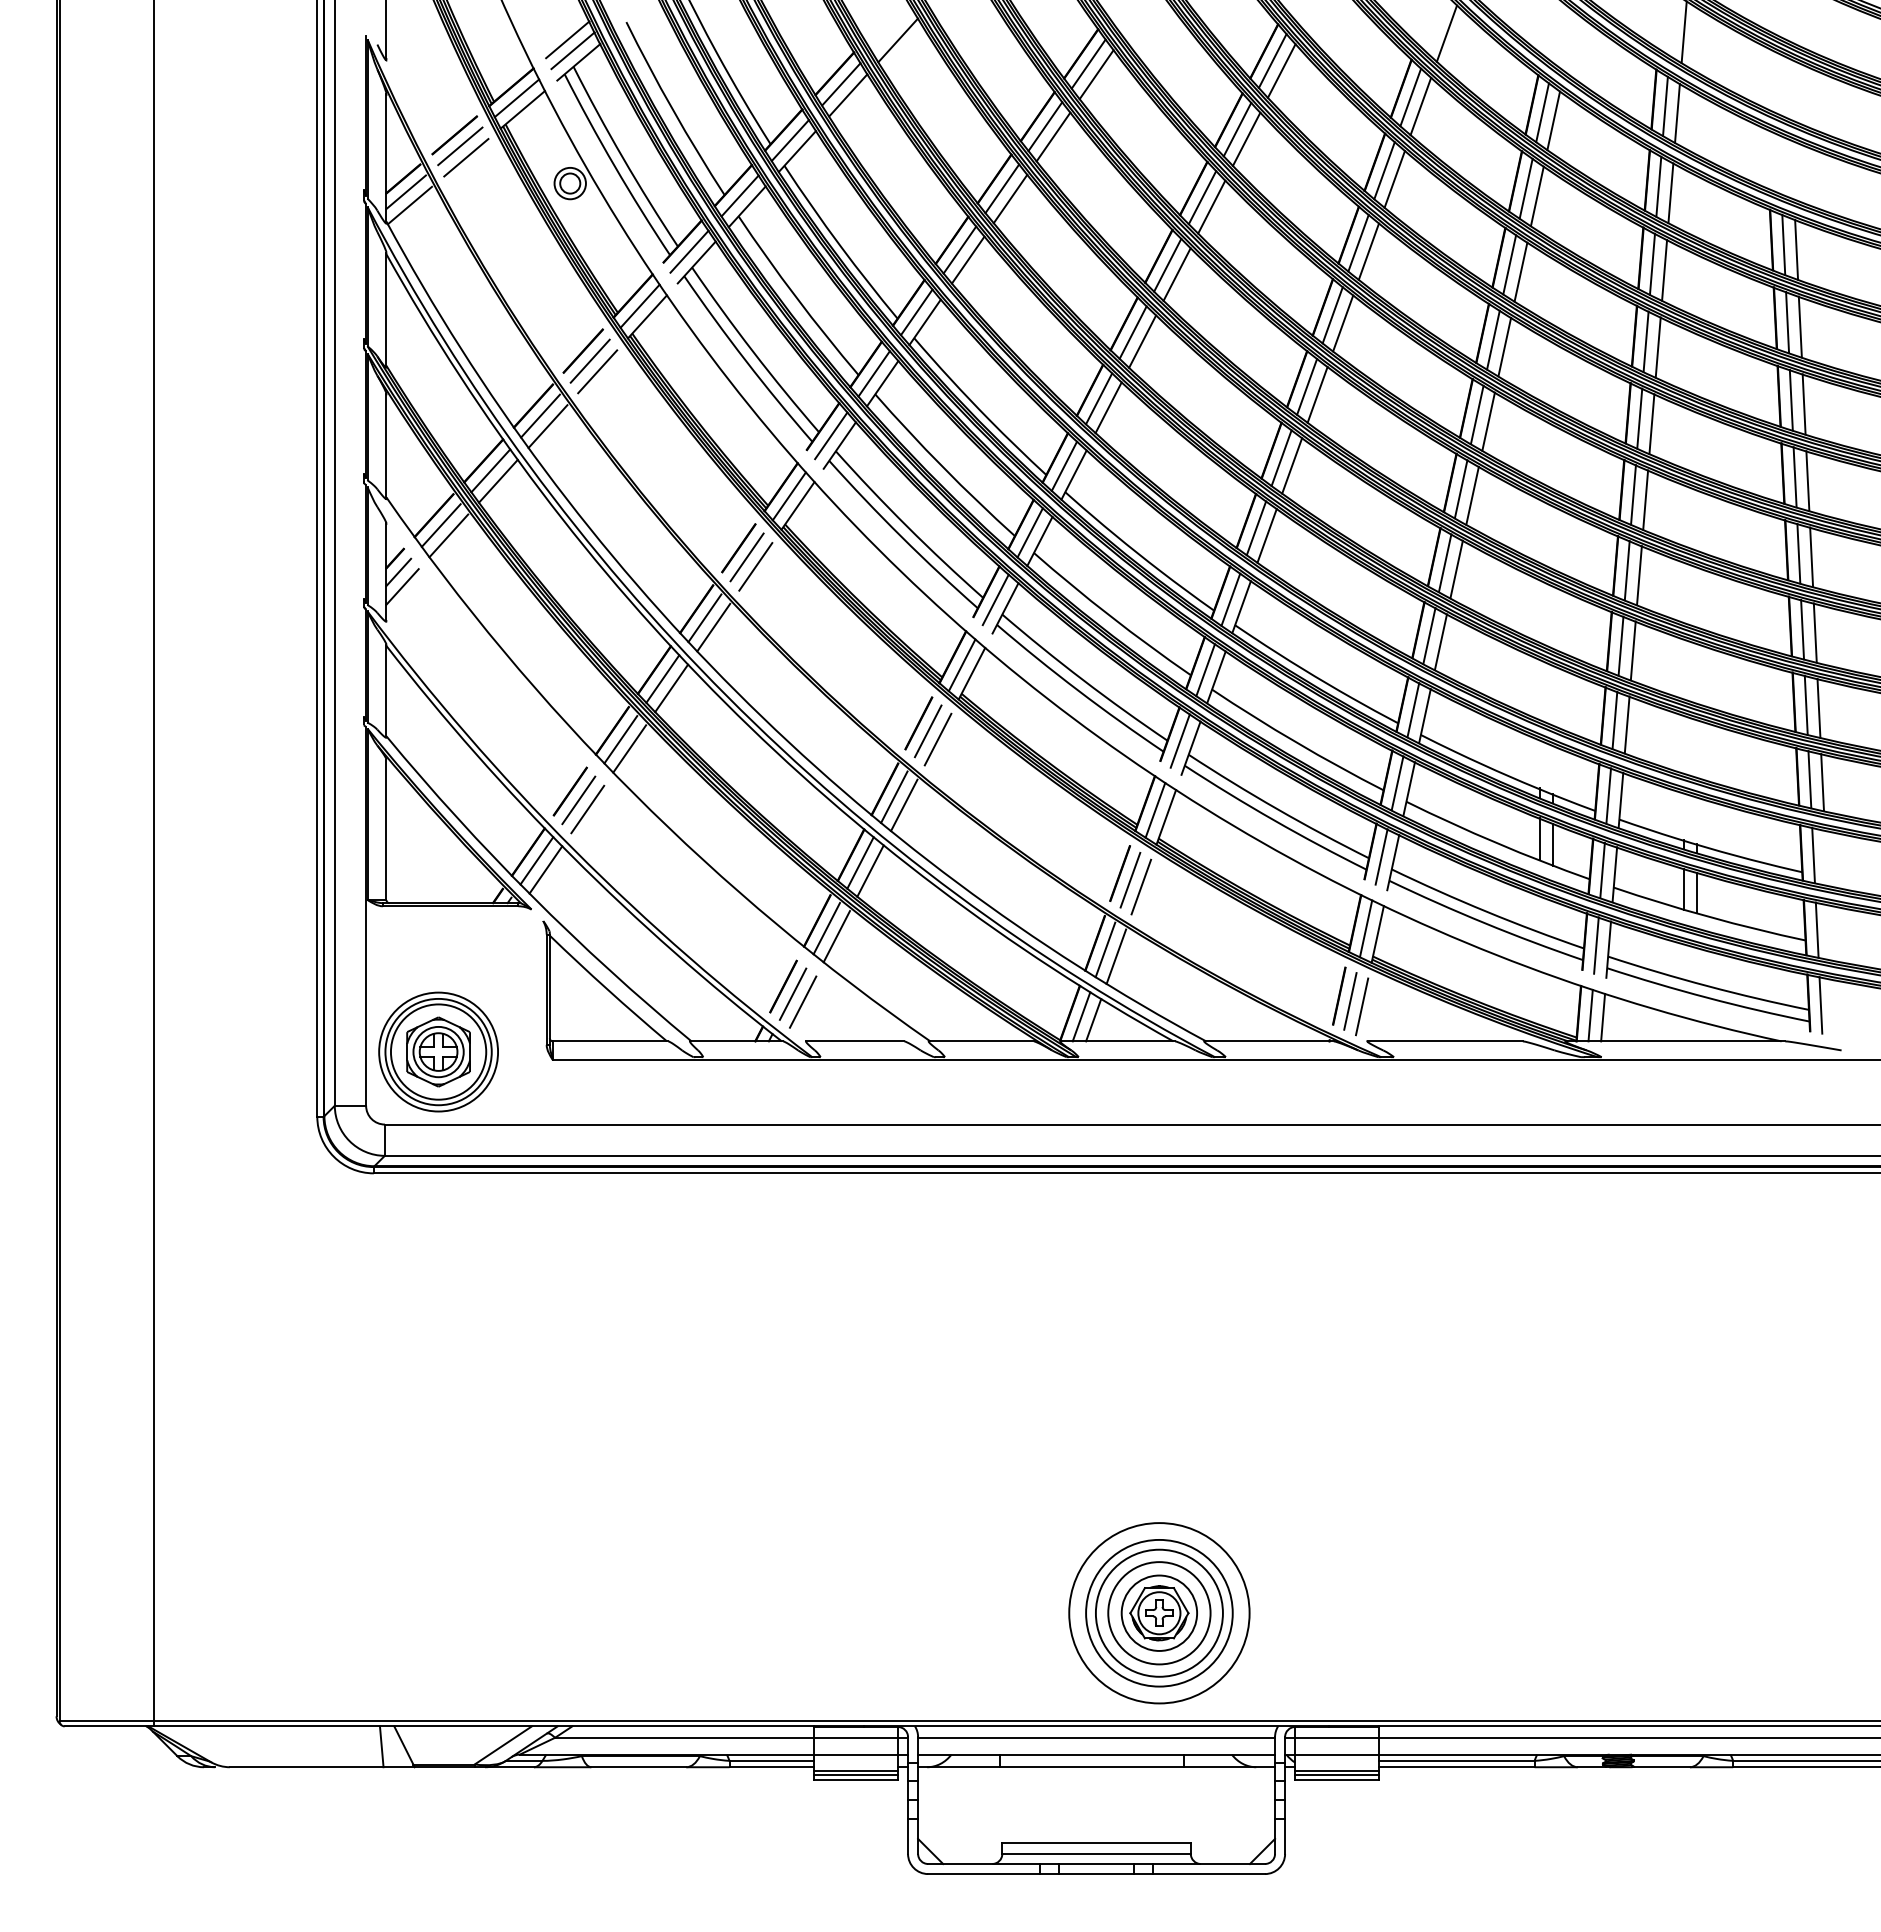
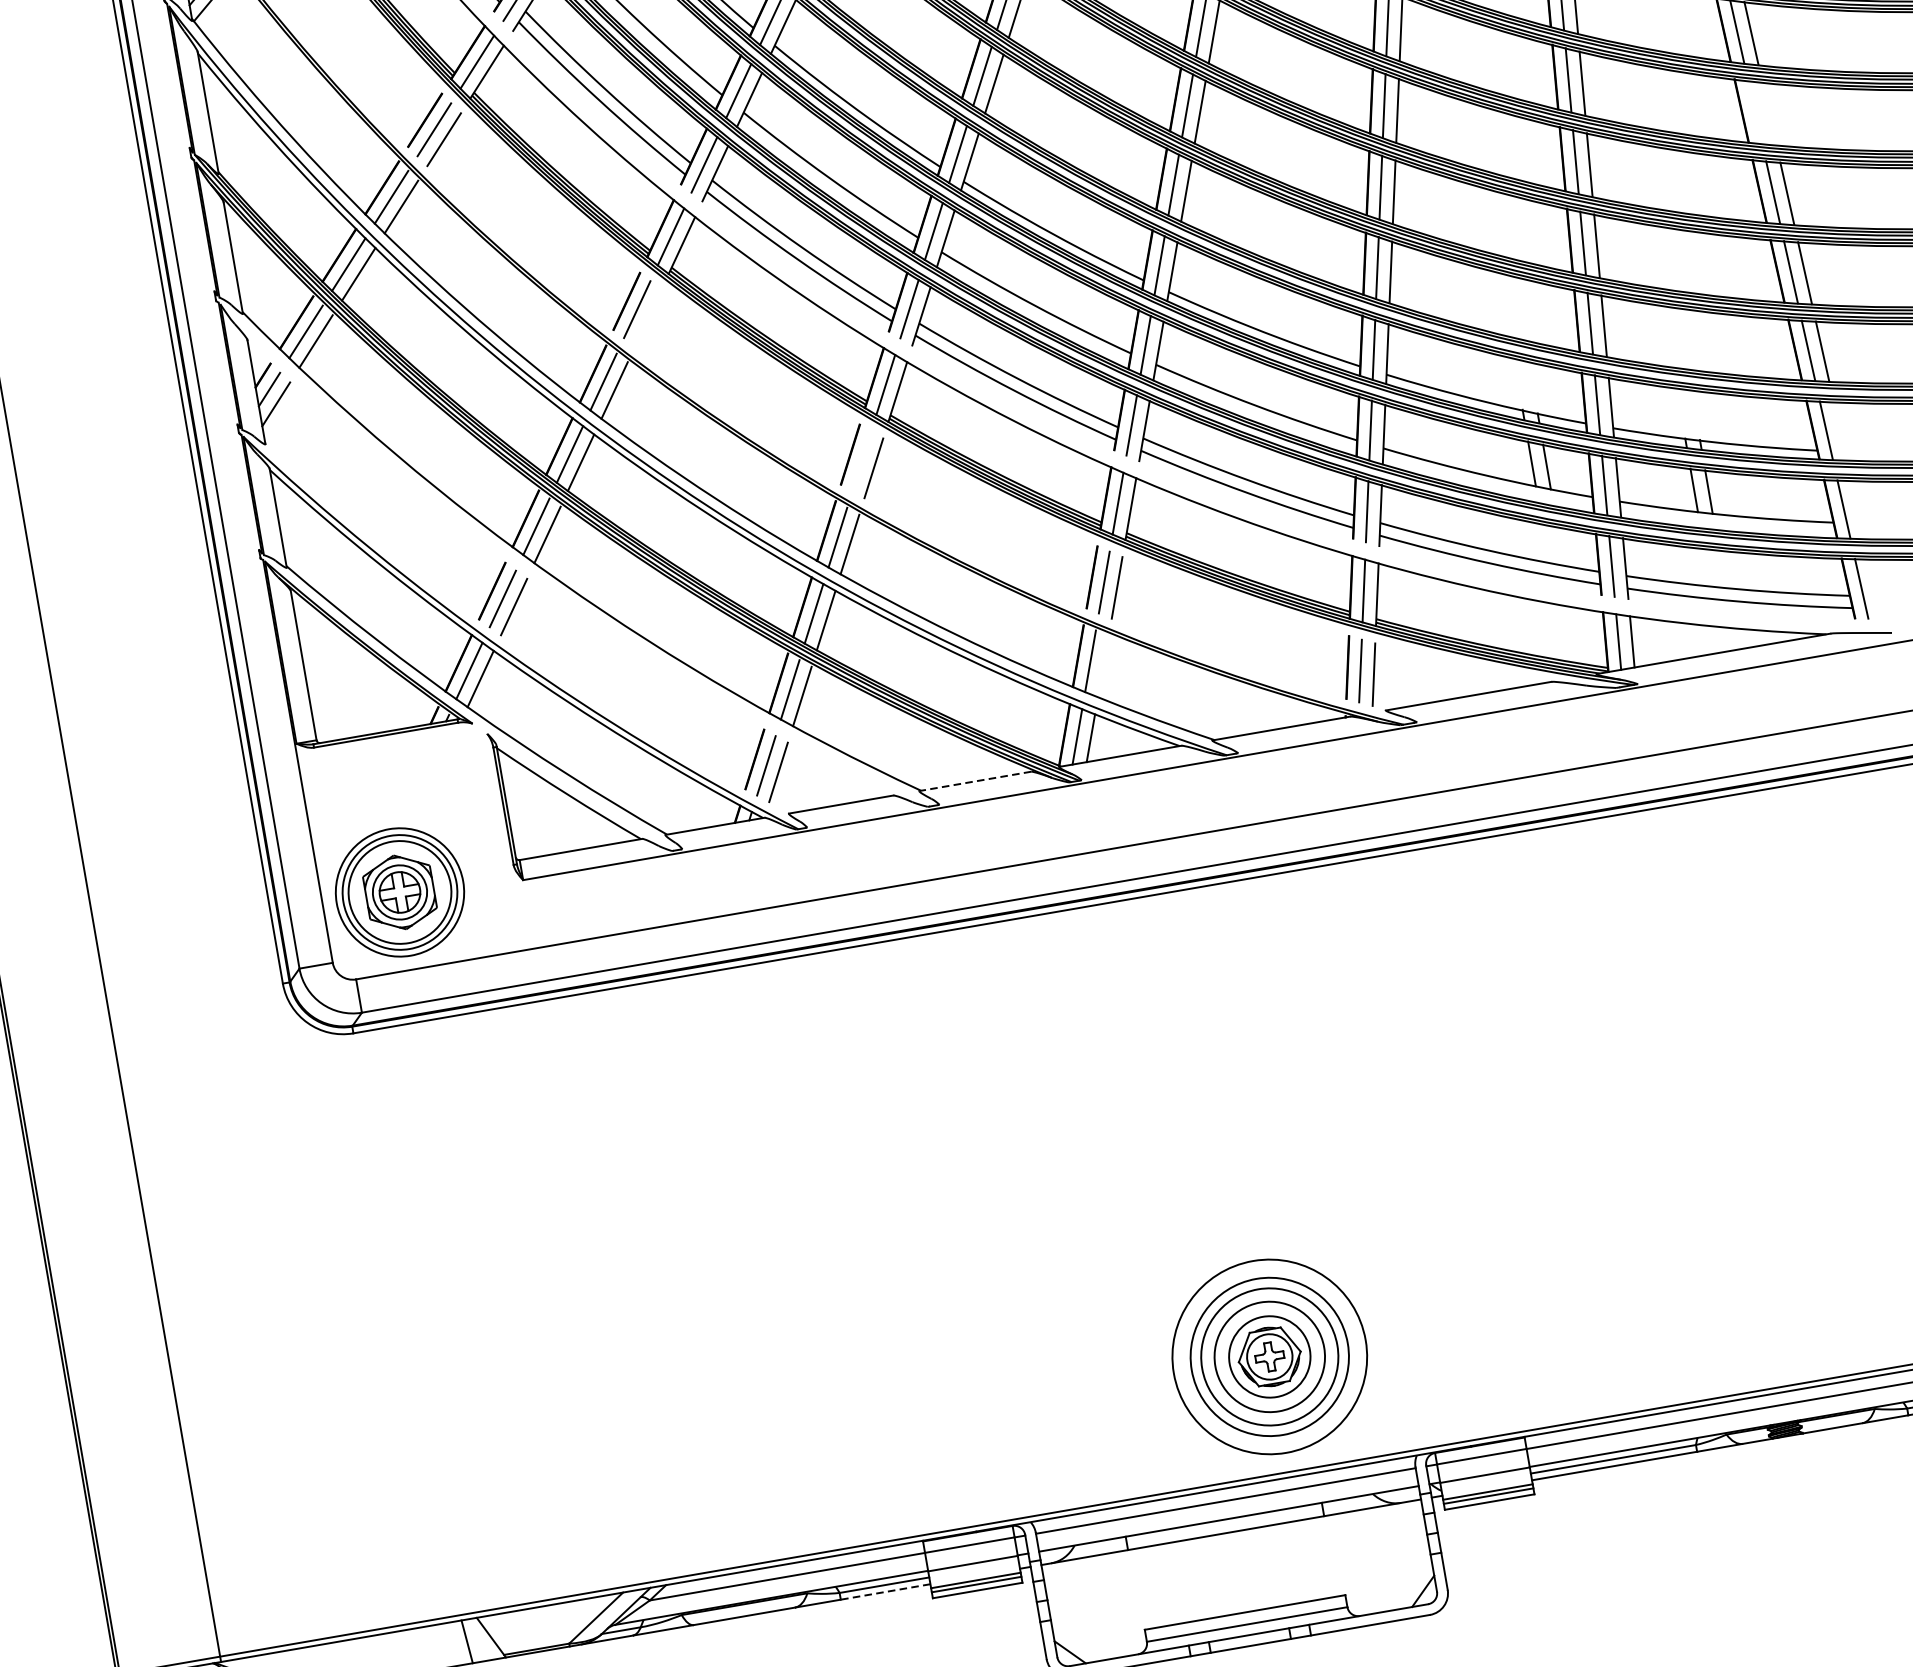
line: (1798, 553) -> (1754, 112), removed
line: (1811, 556) -> (1769, 113), removed
line: (755, 566) -> (647, 317), removed
line: (927, 731) -> (861, 461), removed
line: (1116, 956) -> (1103, 666), removed
line: (980, 1041) -> (974, 781), solid -> dashed
line: (771, 1767) -> (885, 1592), solid -> dashed

